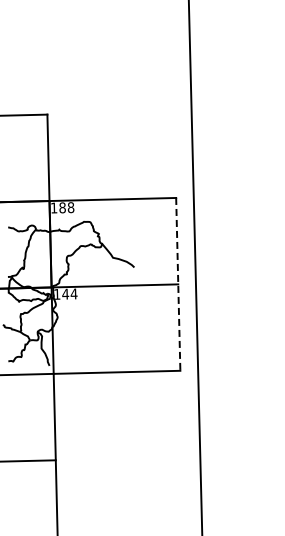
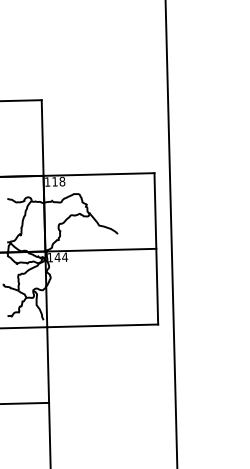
text: (62, 207) -> (54, 181), 188 -> 118
line: (178, 284) -> (156, 248), dashed -> solid

